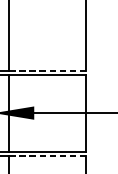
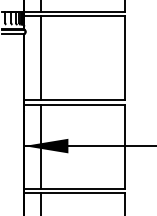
line: (48, 71) -> (83, 100), dashed -> solid
line: (47, 156) -> (82, 193), dashed -> solid

